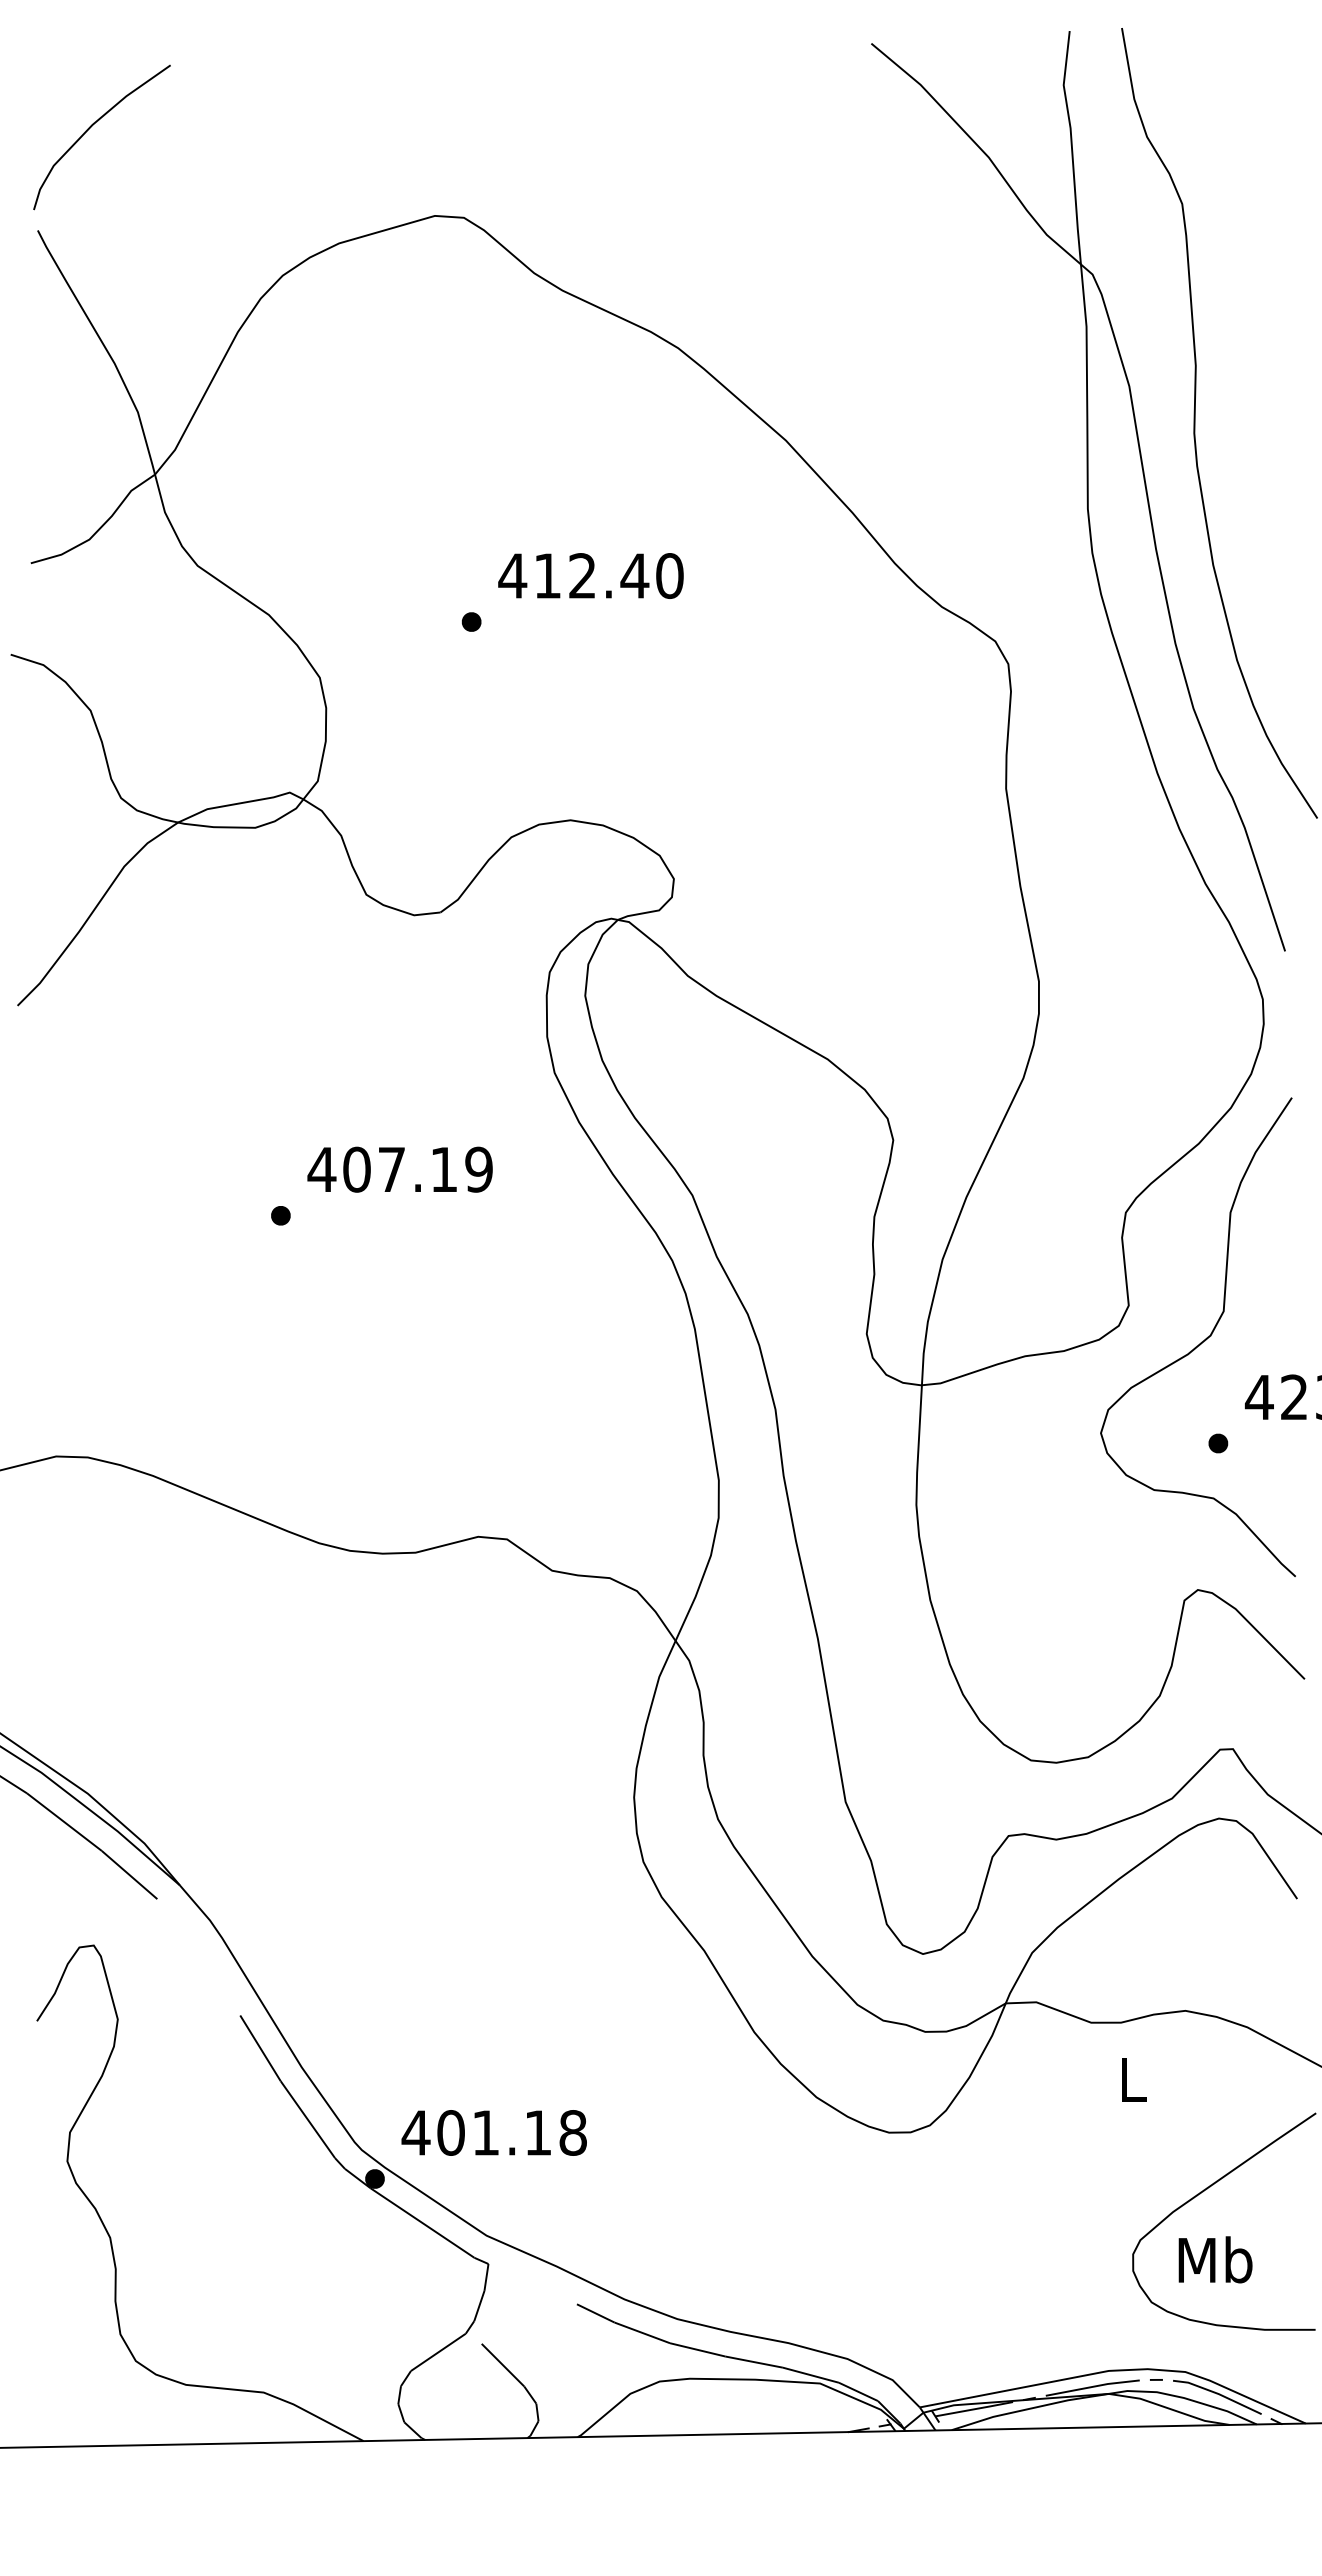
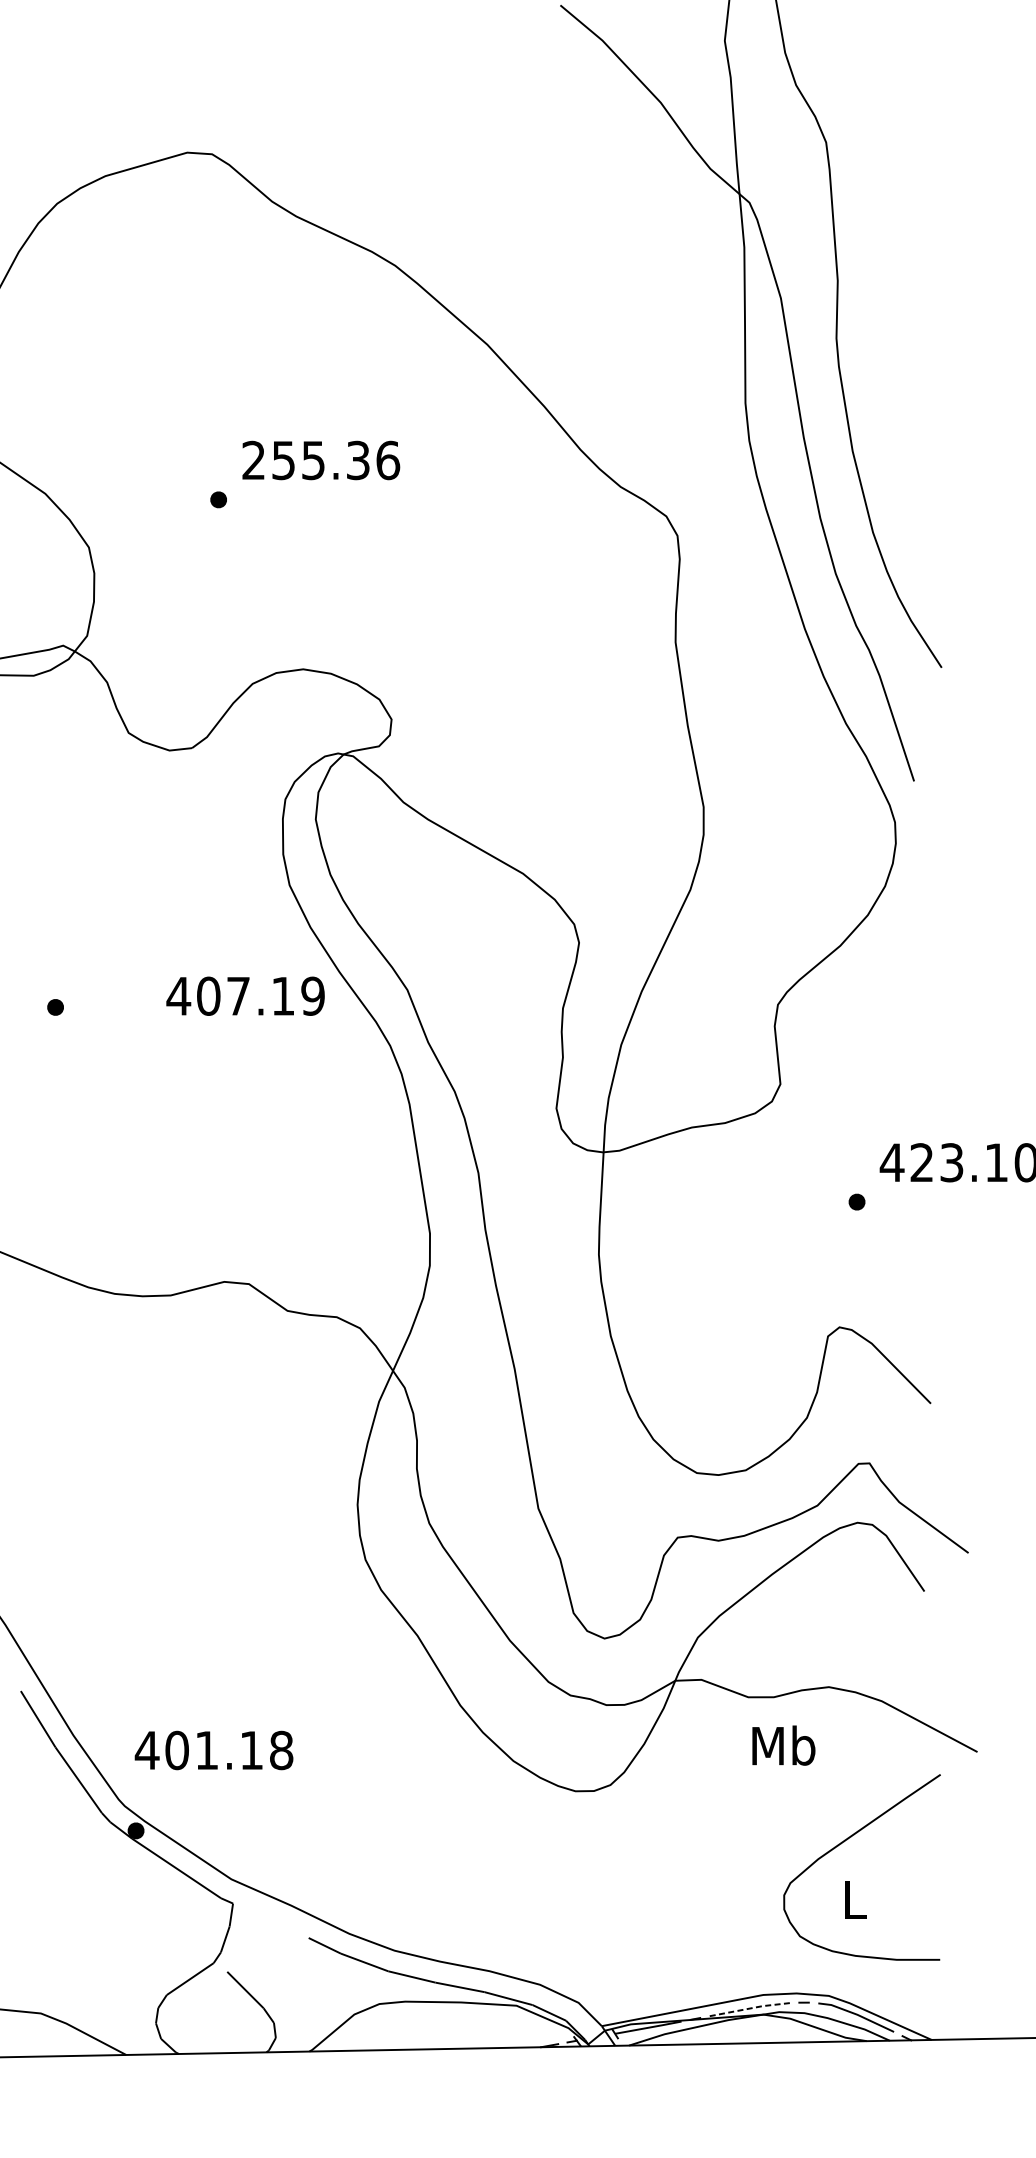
text: (590, 576) -> (320, 460), 412.40 -> 255.36
text: (399, 1169) -> (245, 996), moved
curve: (1201, 1341) -> (842, 1114), removed
text: (1132, 2078) -> (783, 1744), L -> Mb
text: (493, 2132) -> (213, 1750), moved
text: (1215, 2259) -> (854, 1899), Mb -> L
line: (1093, 2386) -> (750, 2008), solid -> dashed

